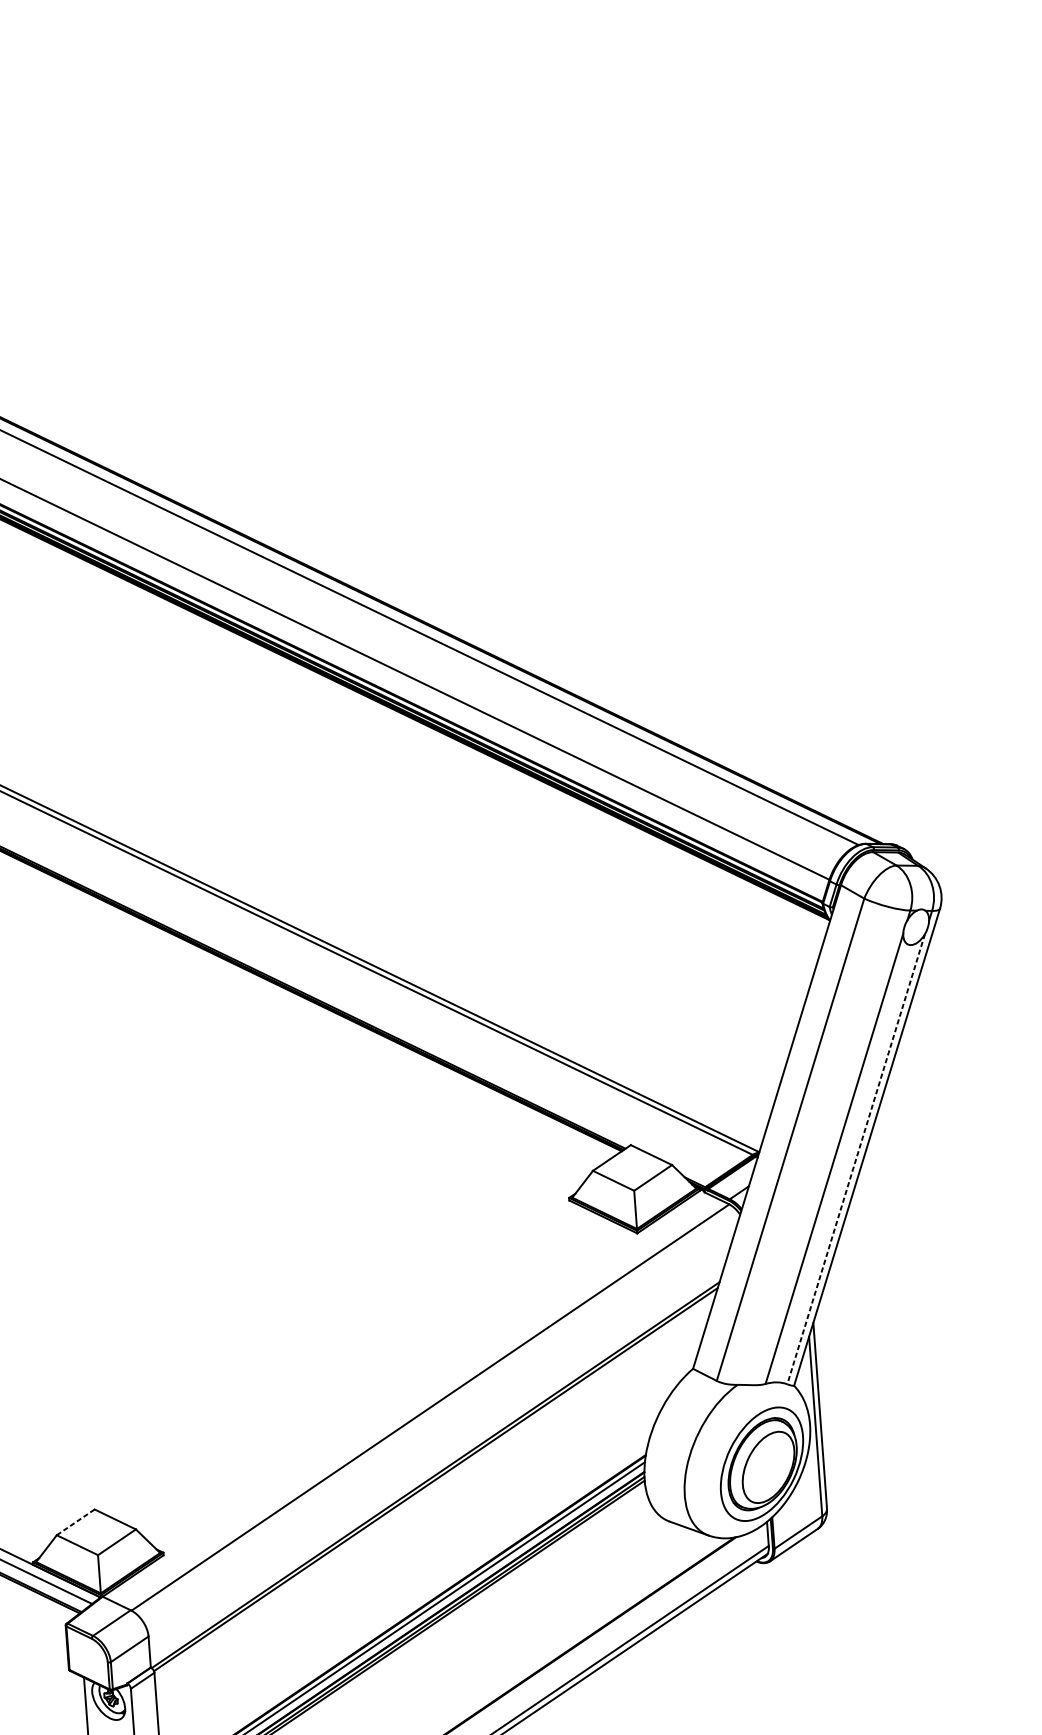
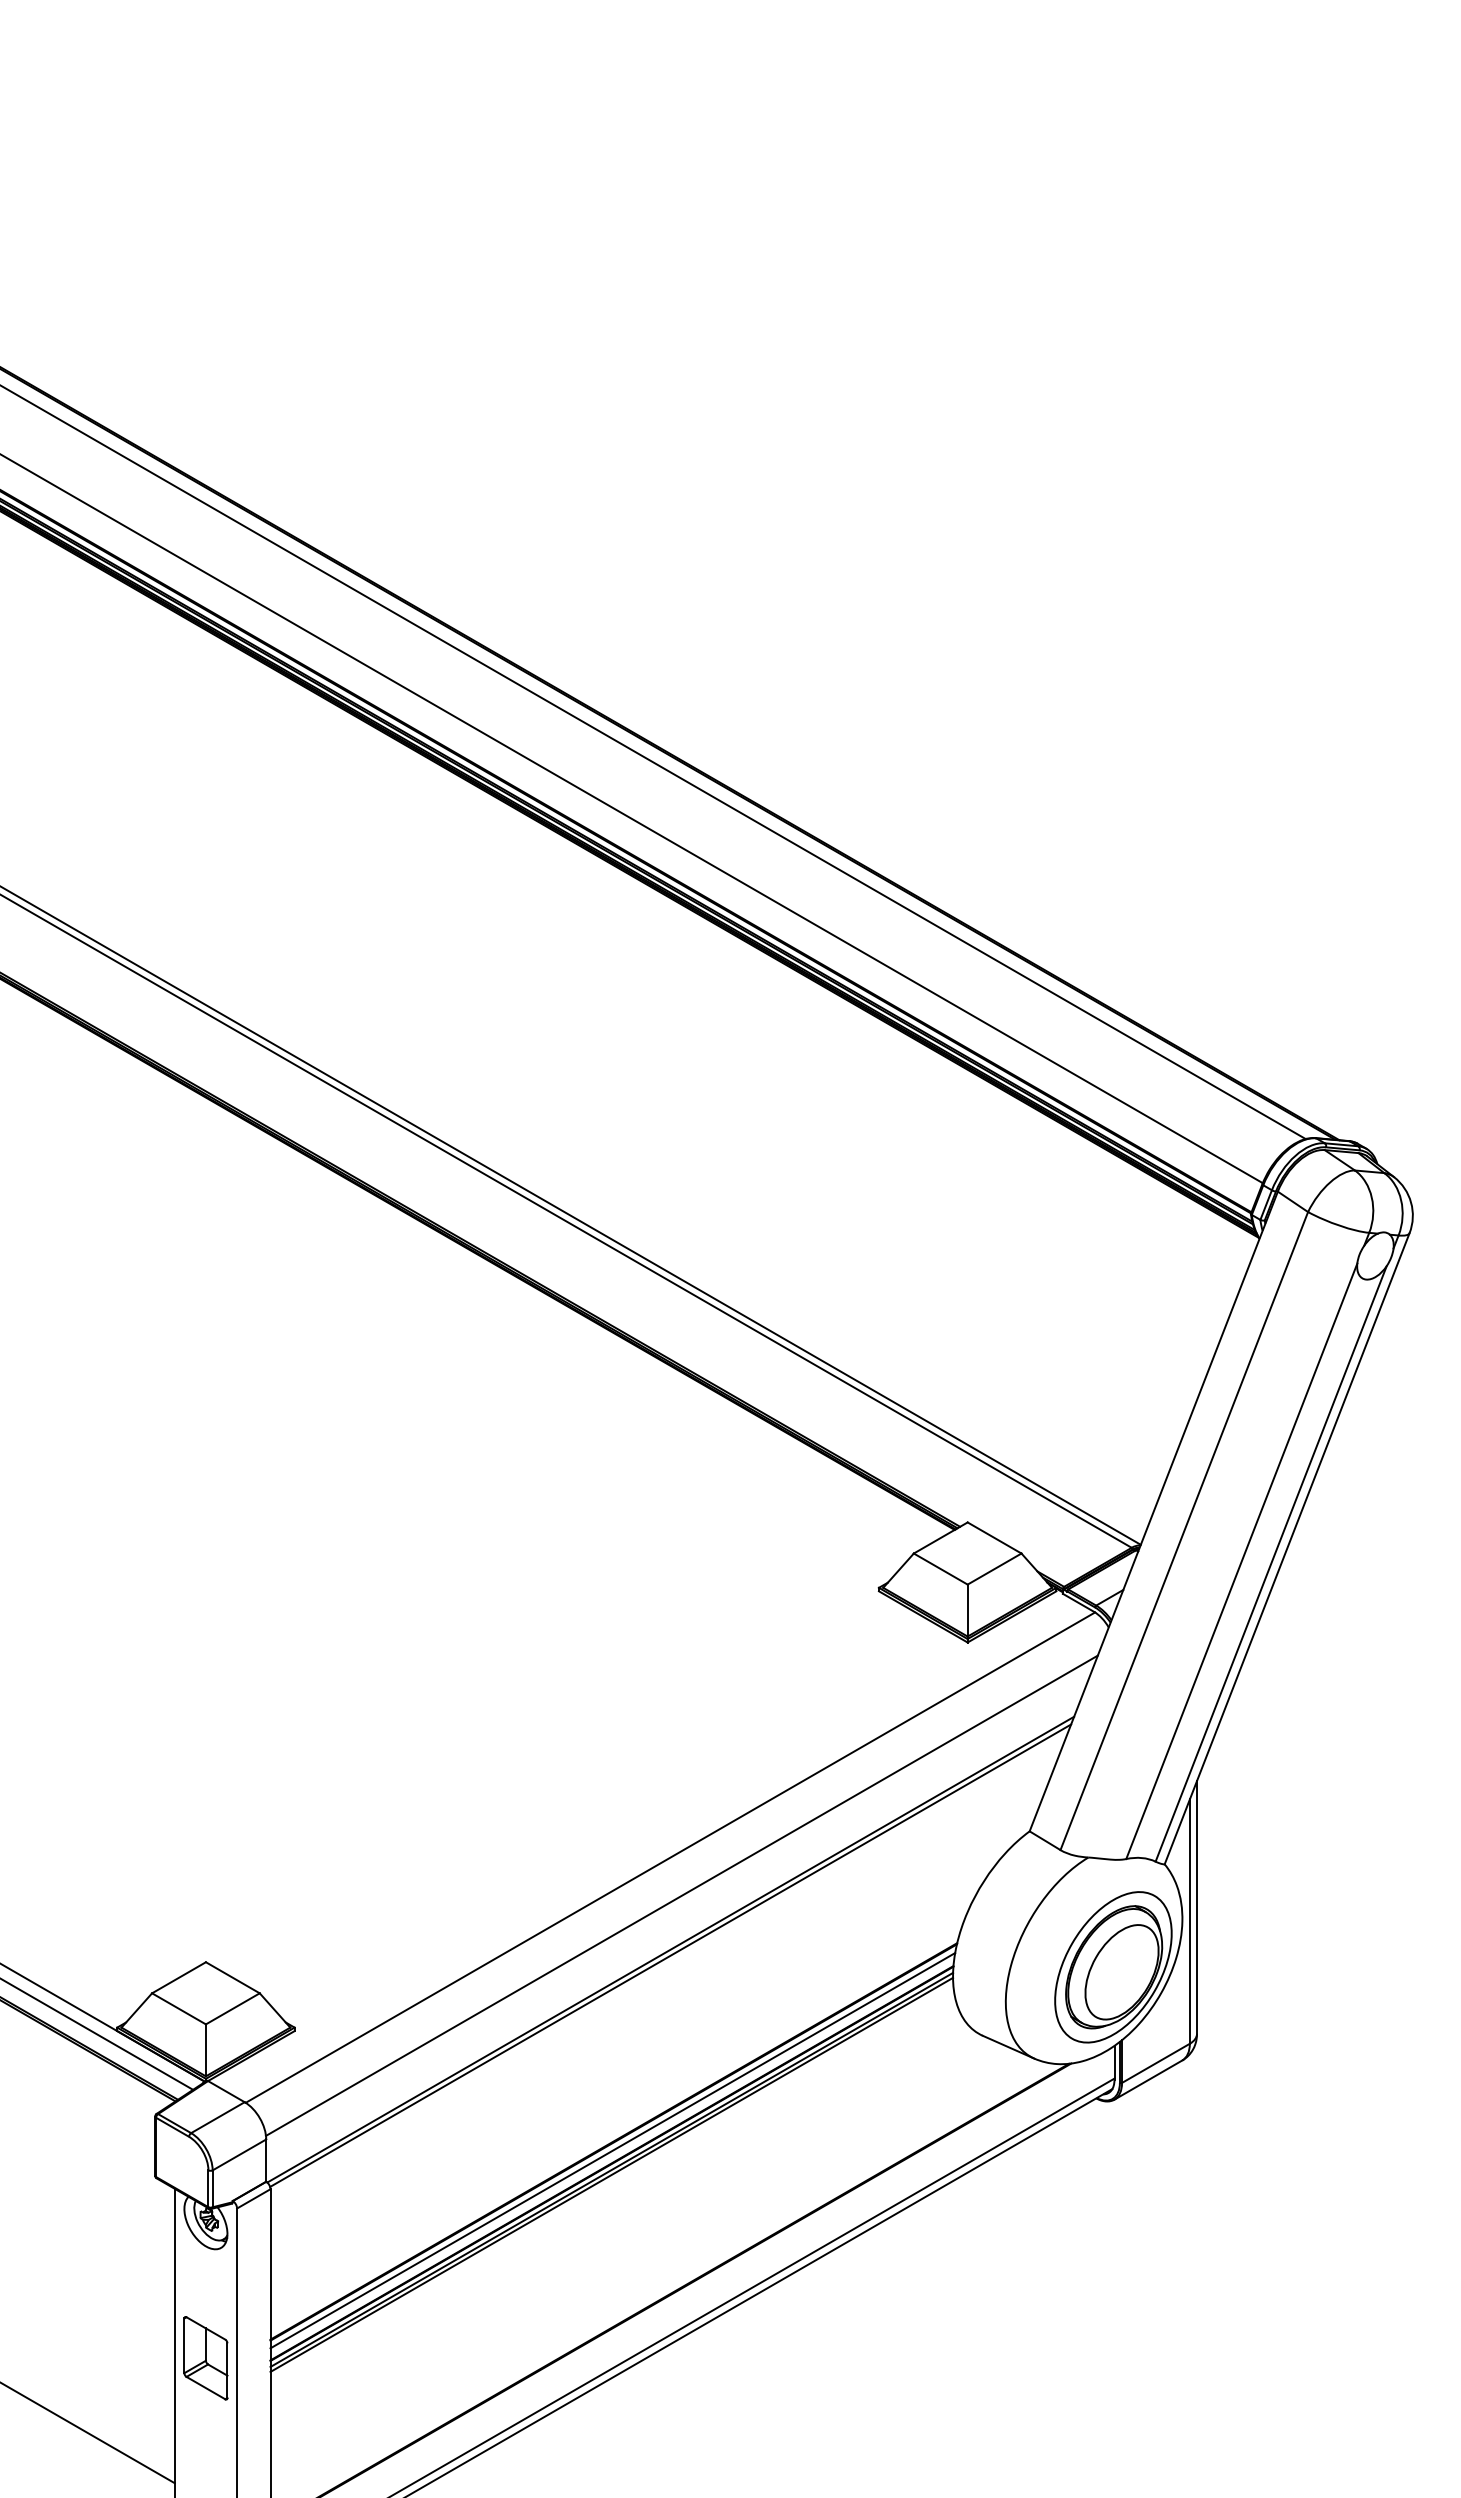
line: (855, 1159) -> (1270, 1564), dashed -> solid
line: (440, 1434) -> (681, 1895), added
line: (76, 1522) -> (179, 1977), dashed -> solid

